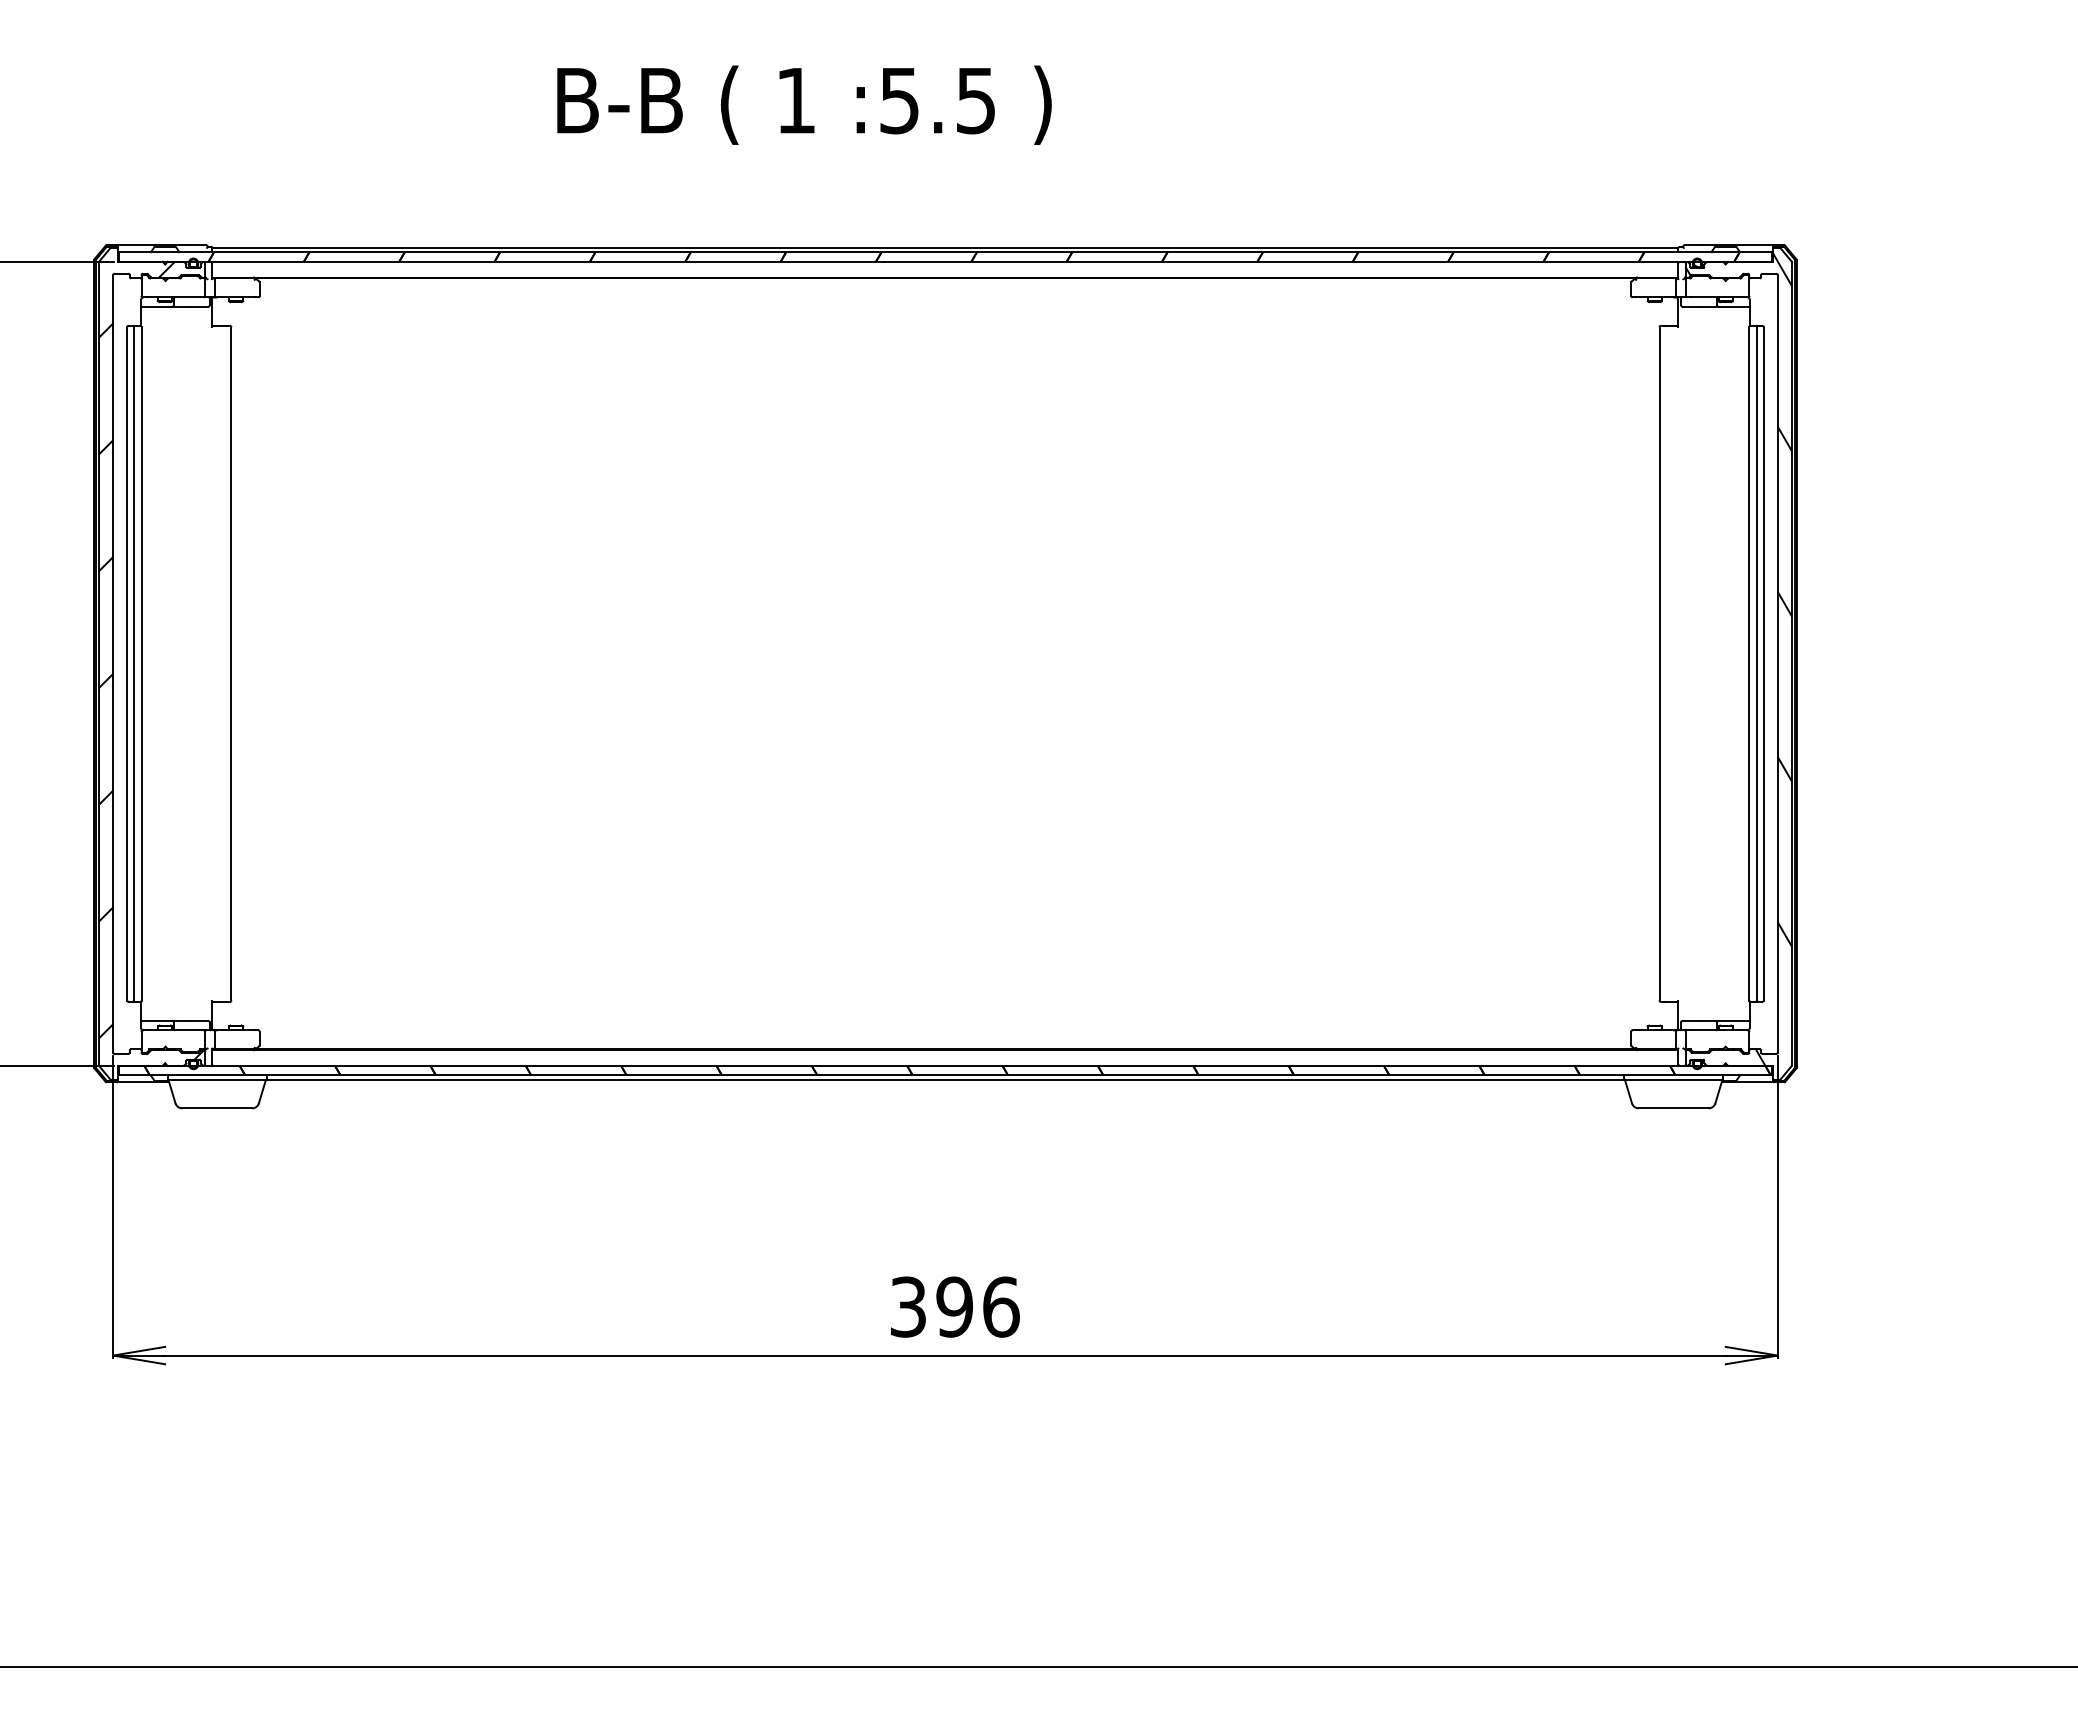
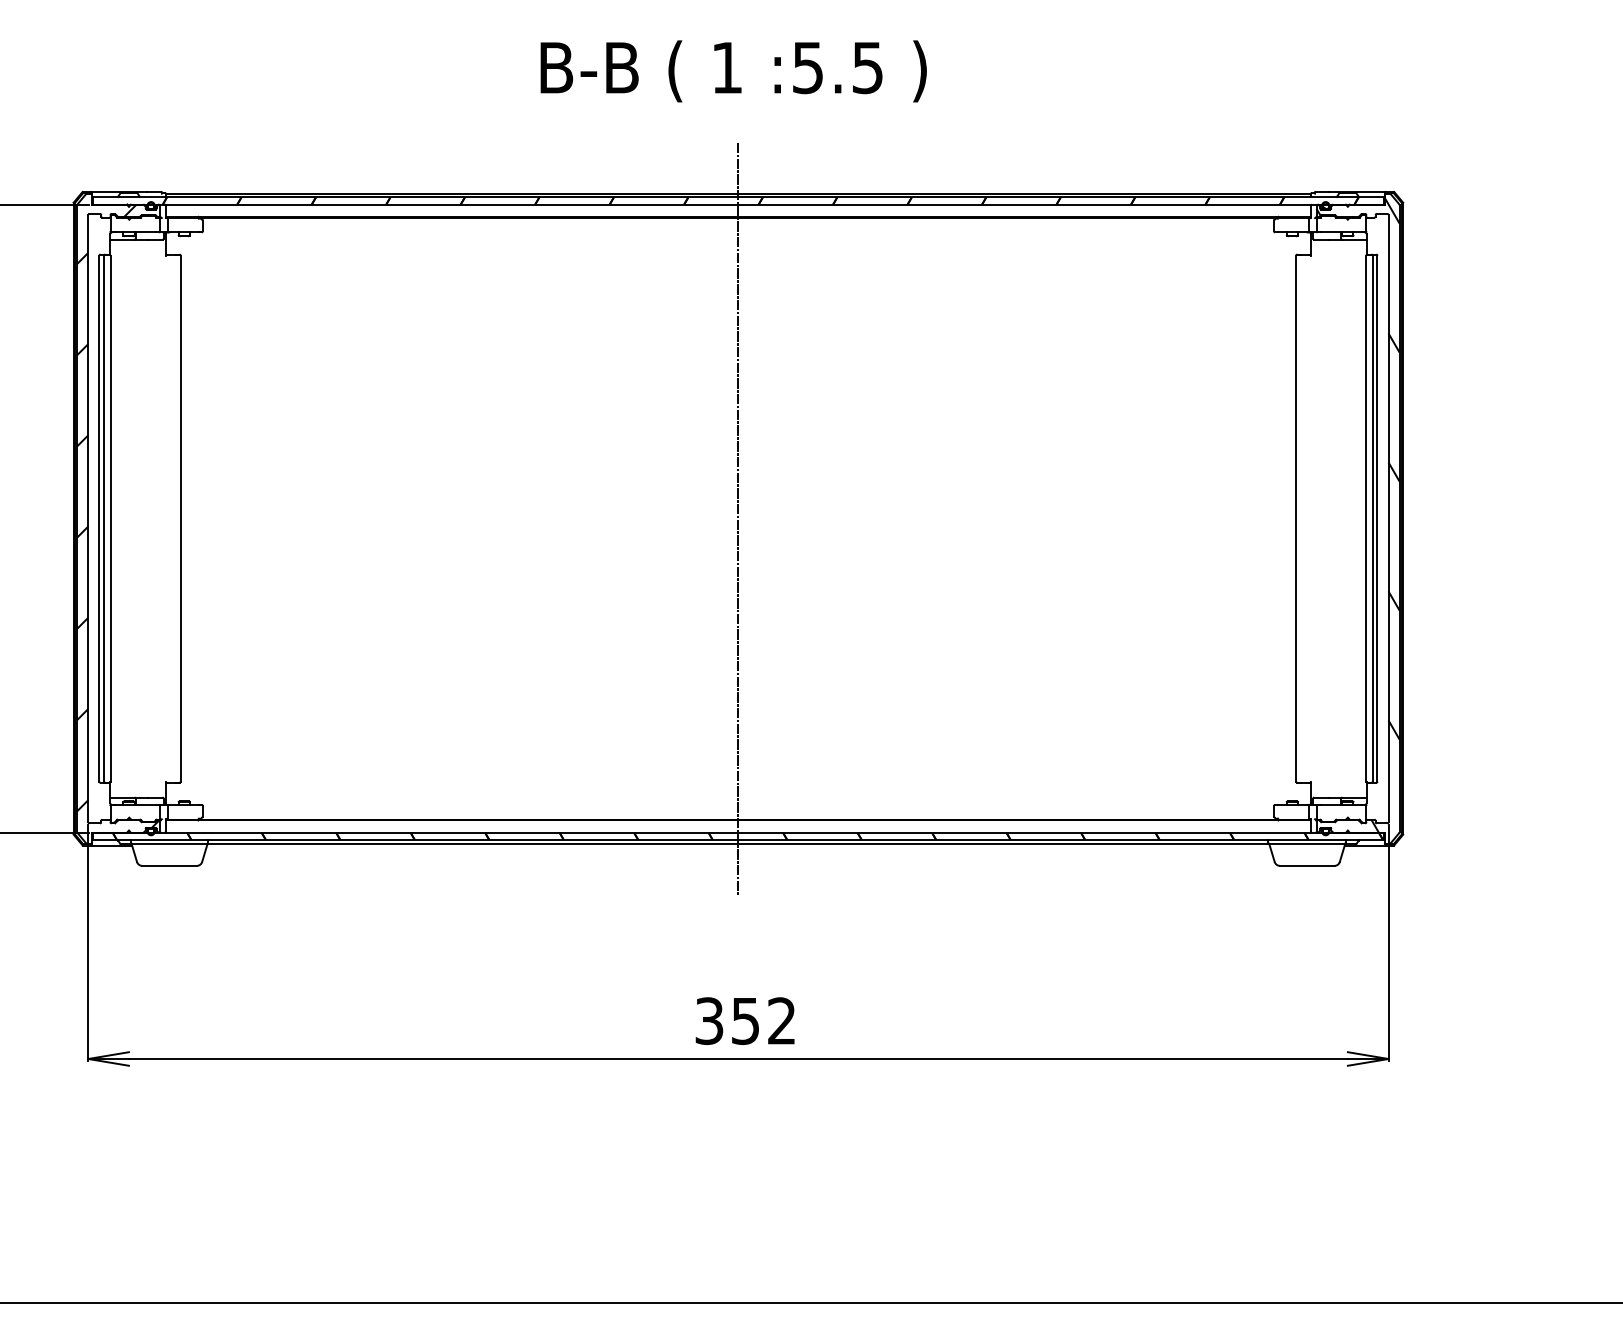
text: (804, 104) -> (733, 70), moved
line: (945, 663) -> (738, 518), added
text: (977, 1306) -> (763, 1020), 396 -> 352

